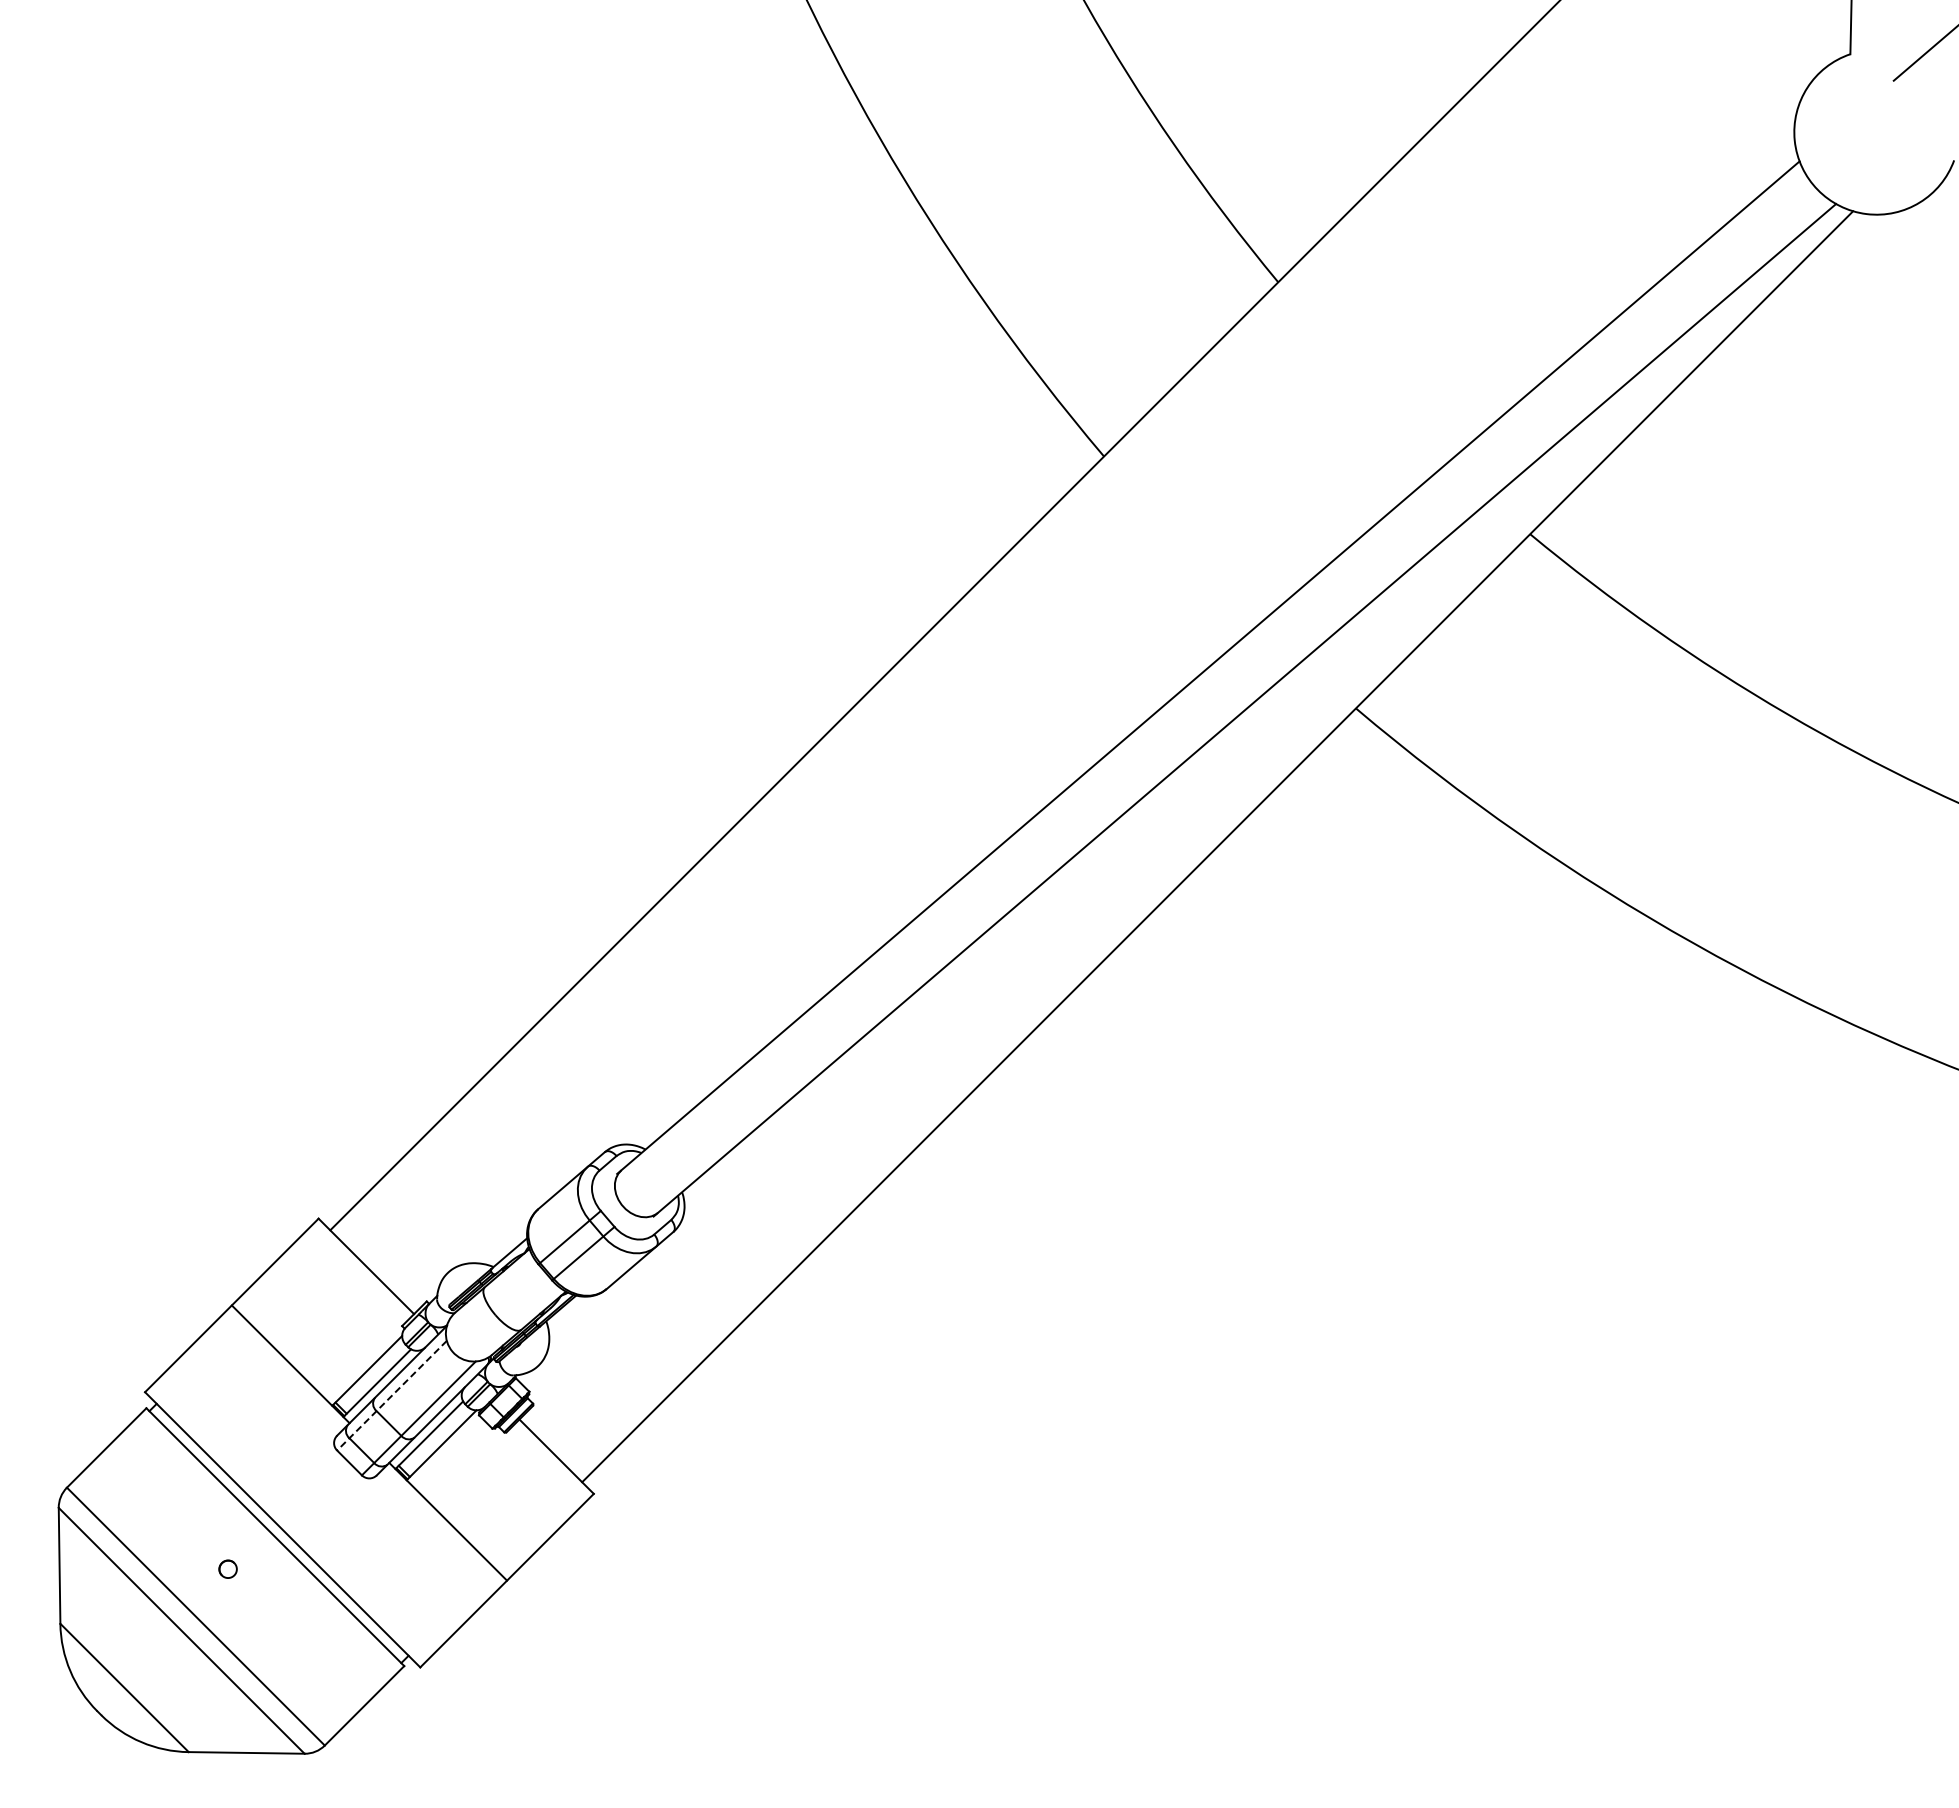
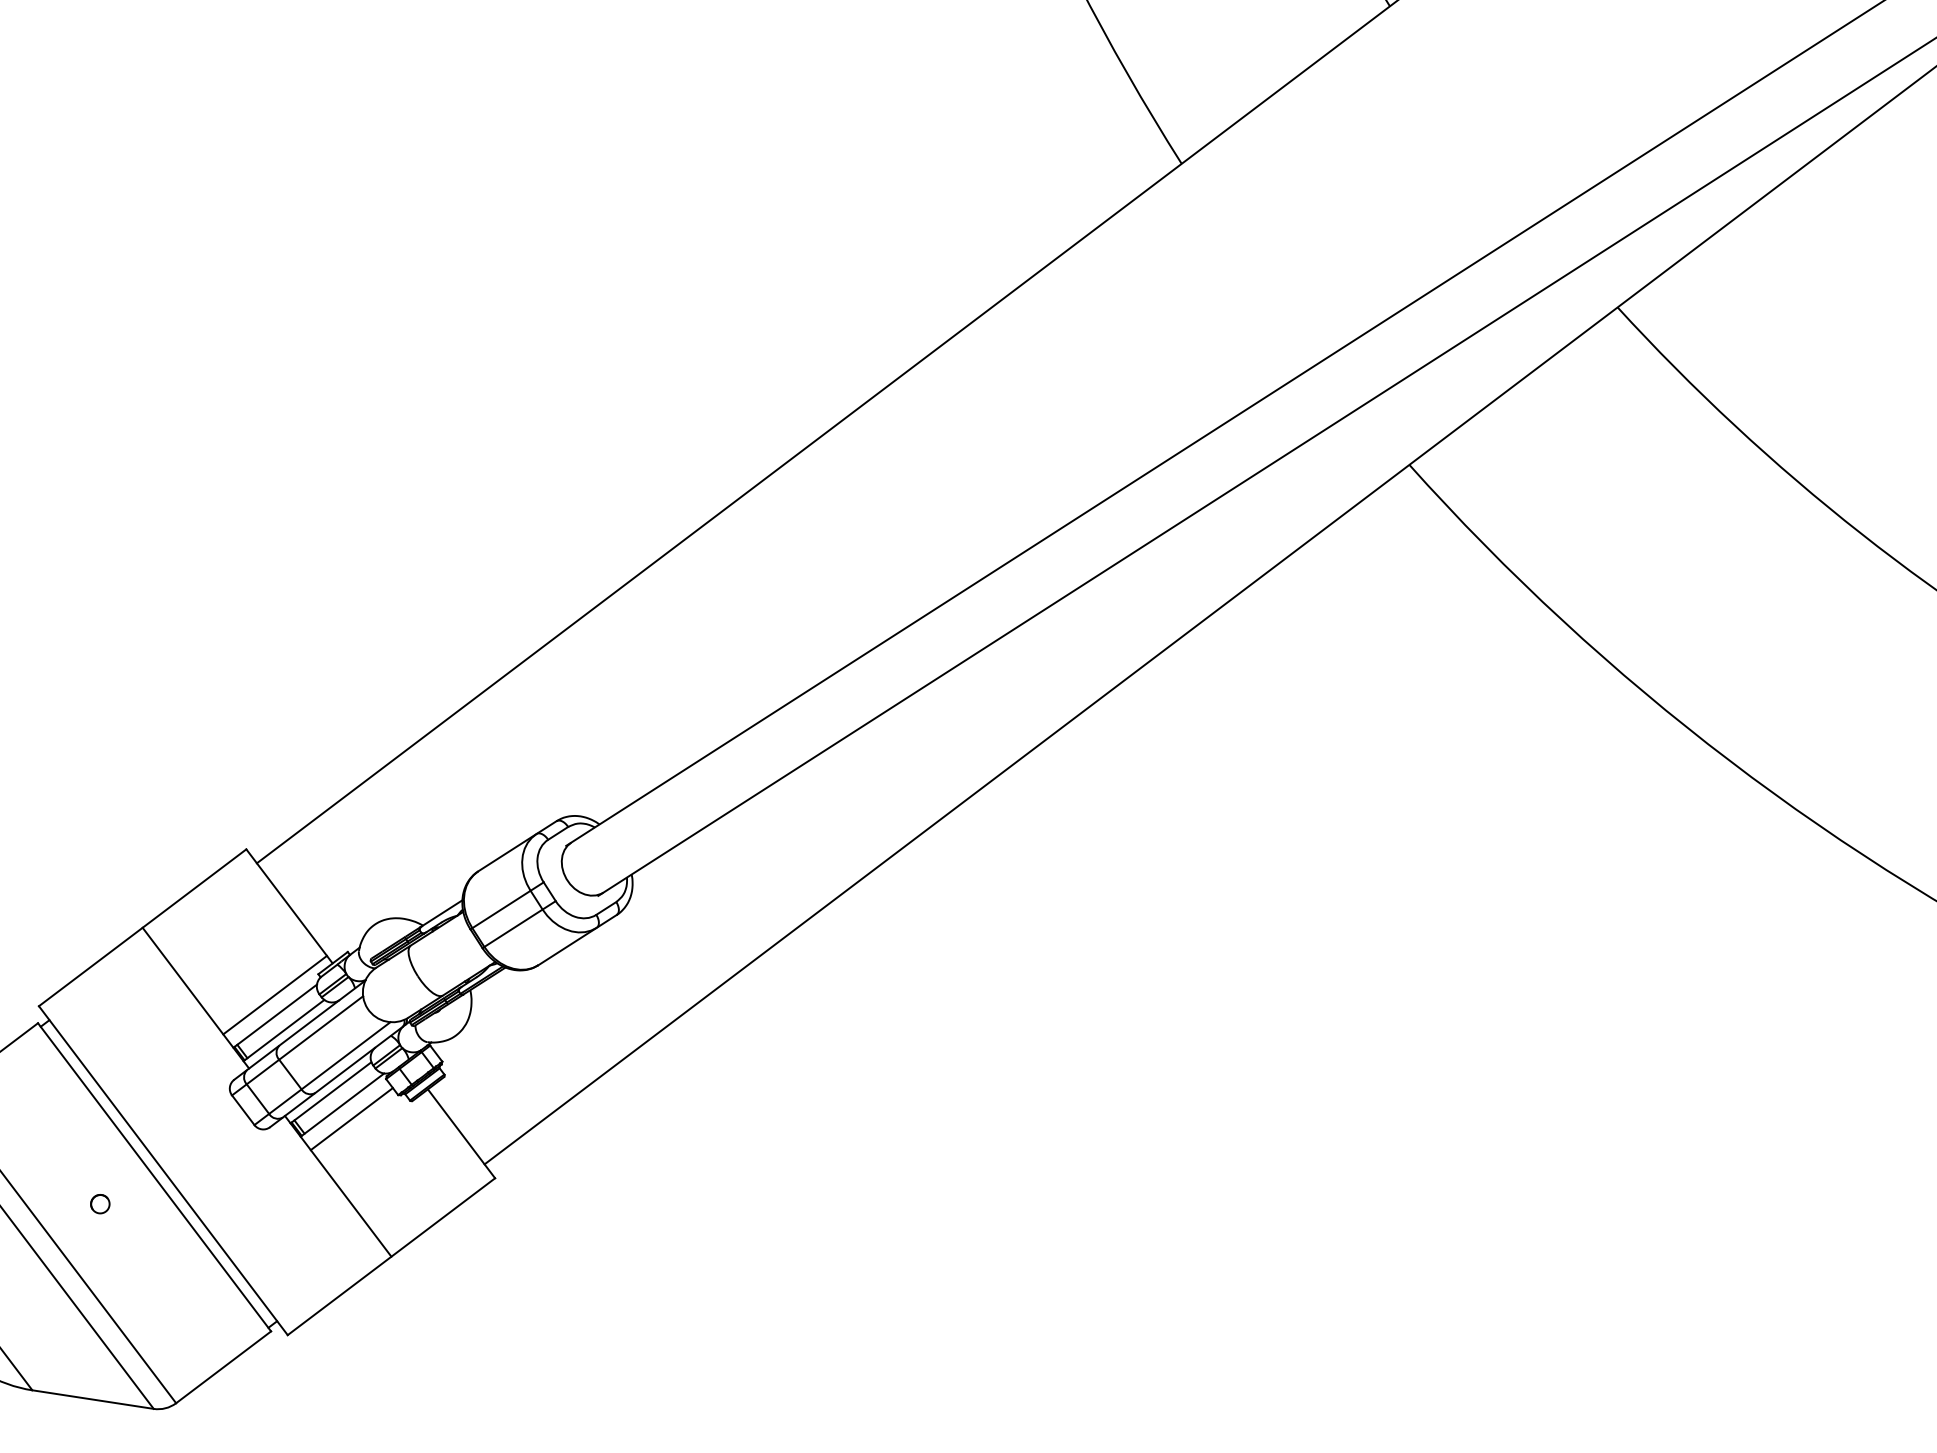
line: (364, 1350) -> (275, 994), added
line: (392, 1395) -> (298, 1045), dashed -> solid
line: (451, 1456) -> (351, 1118), added

